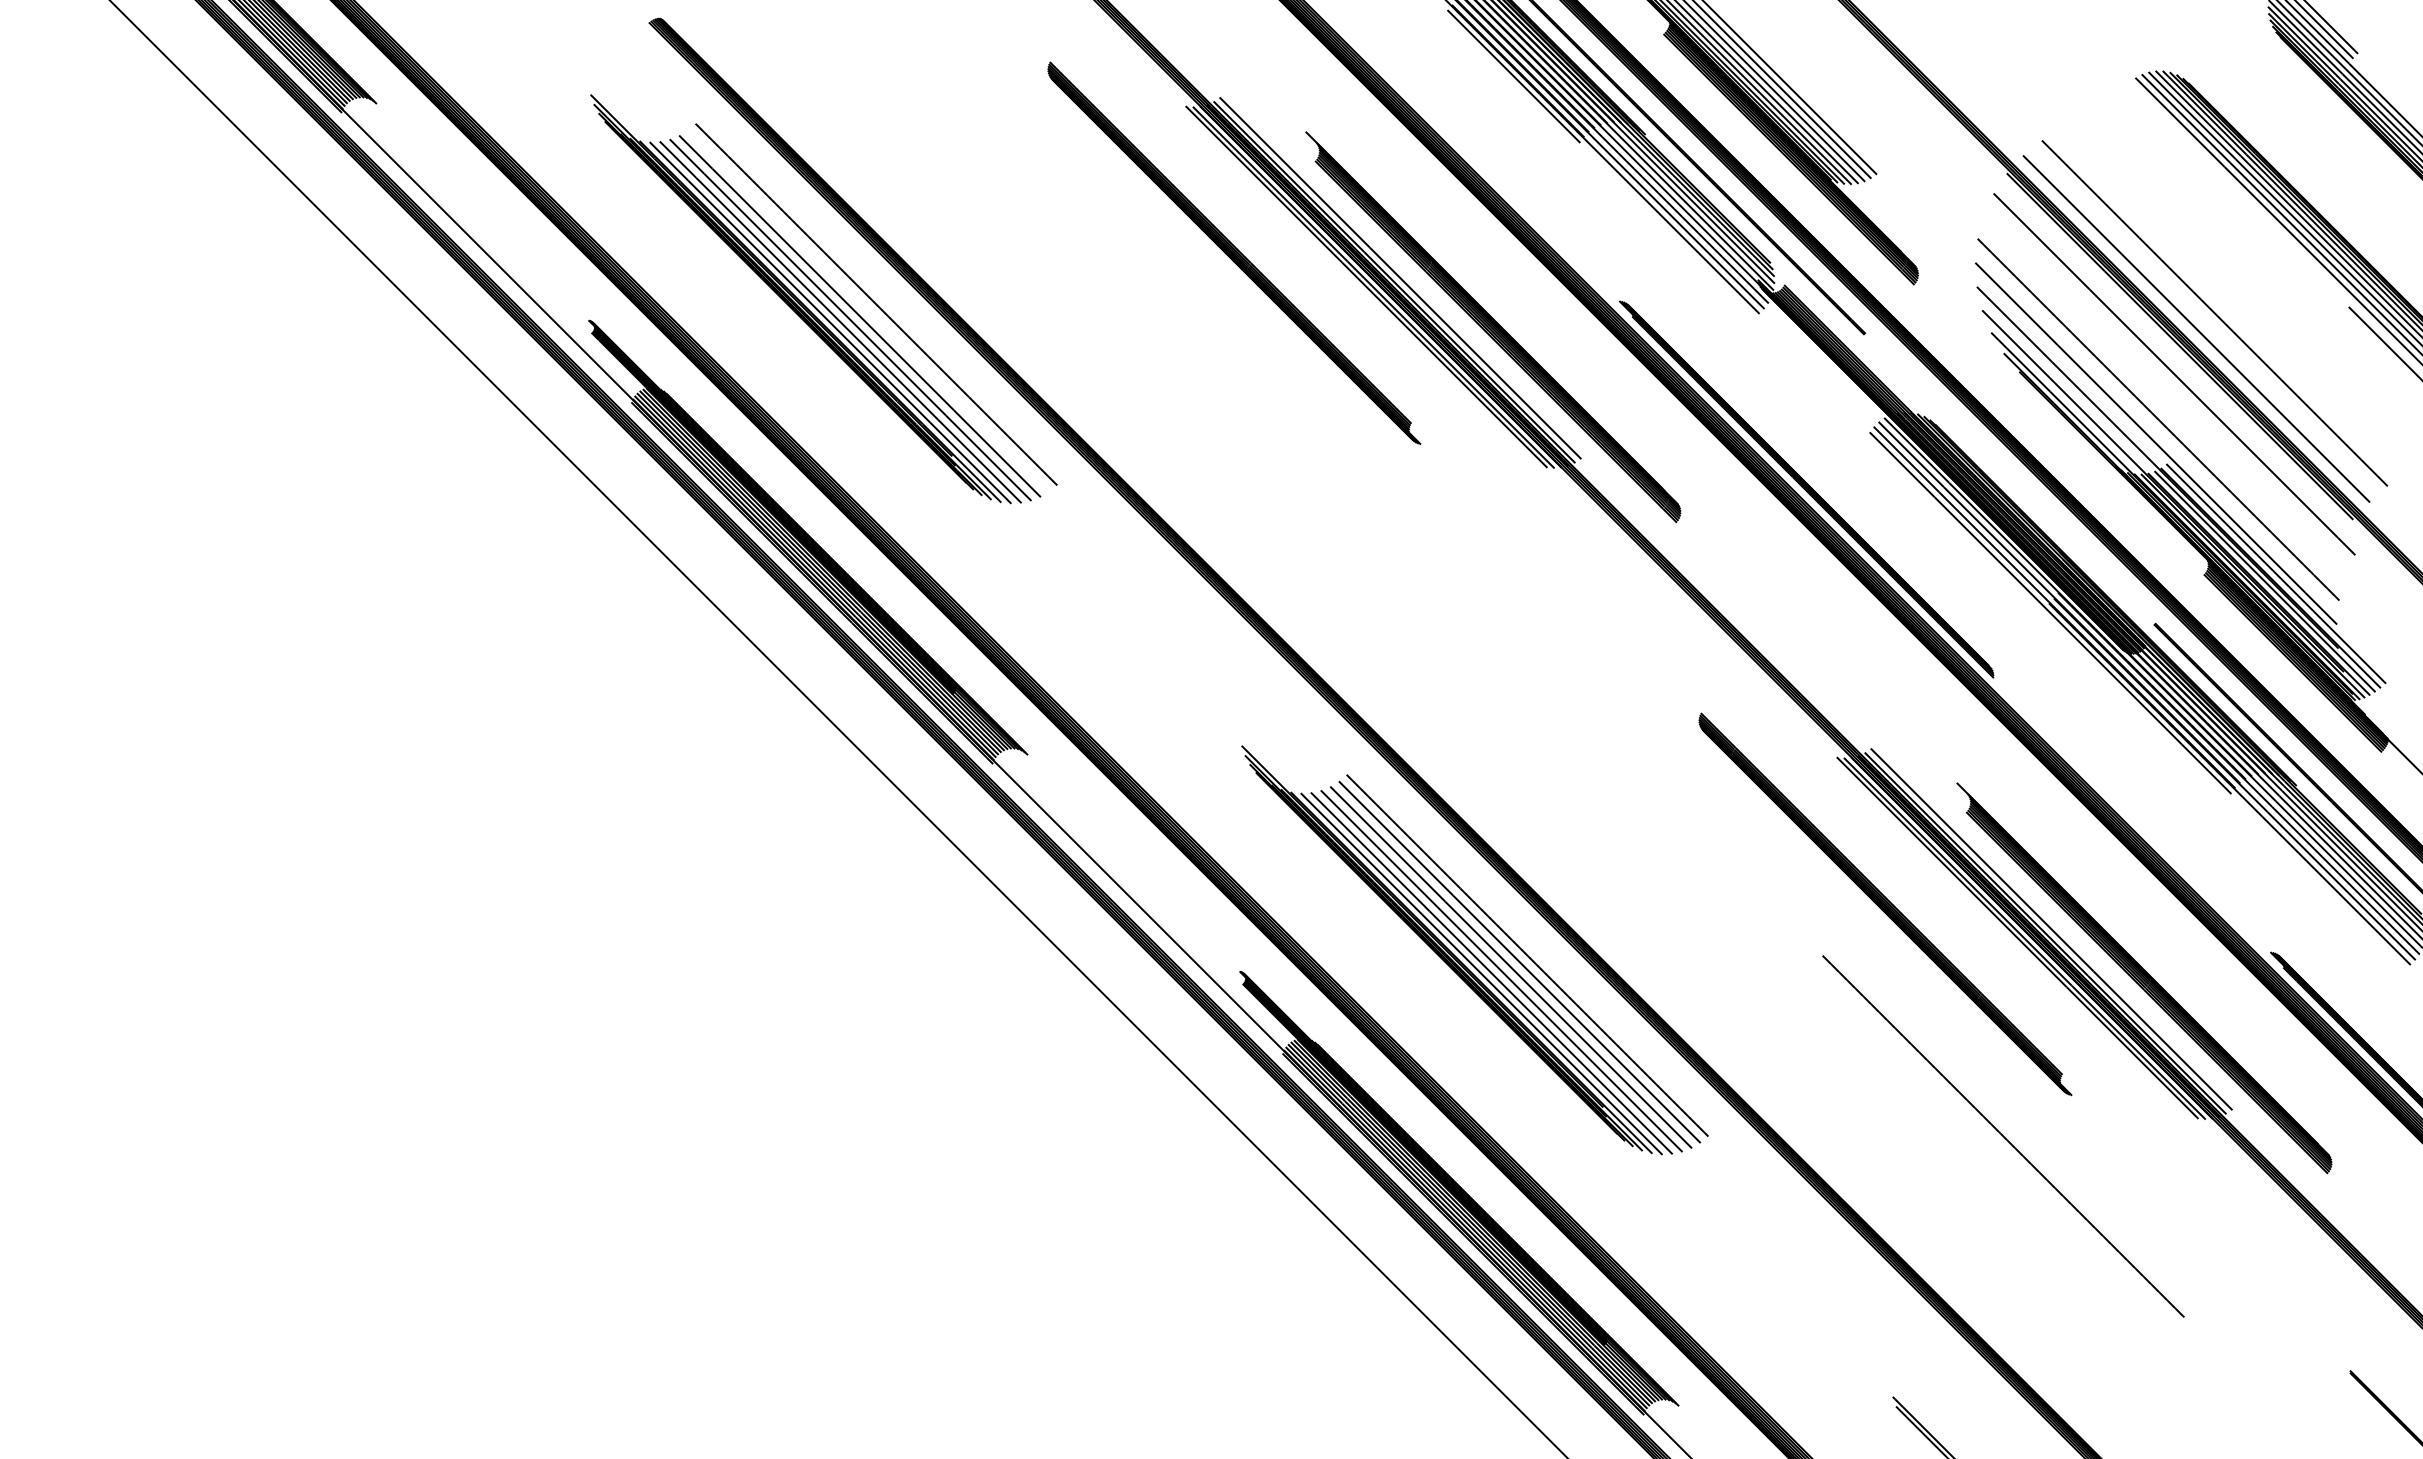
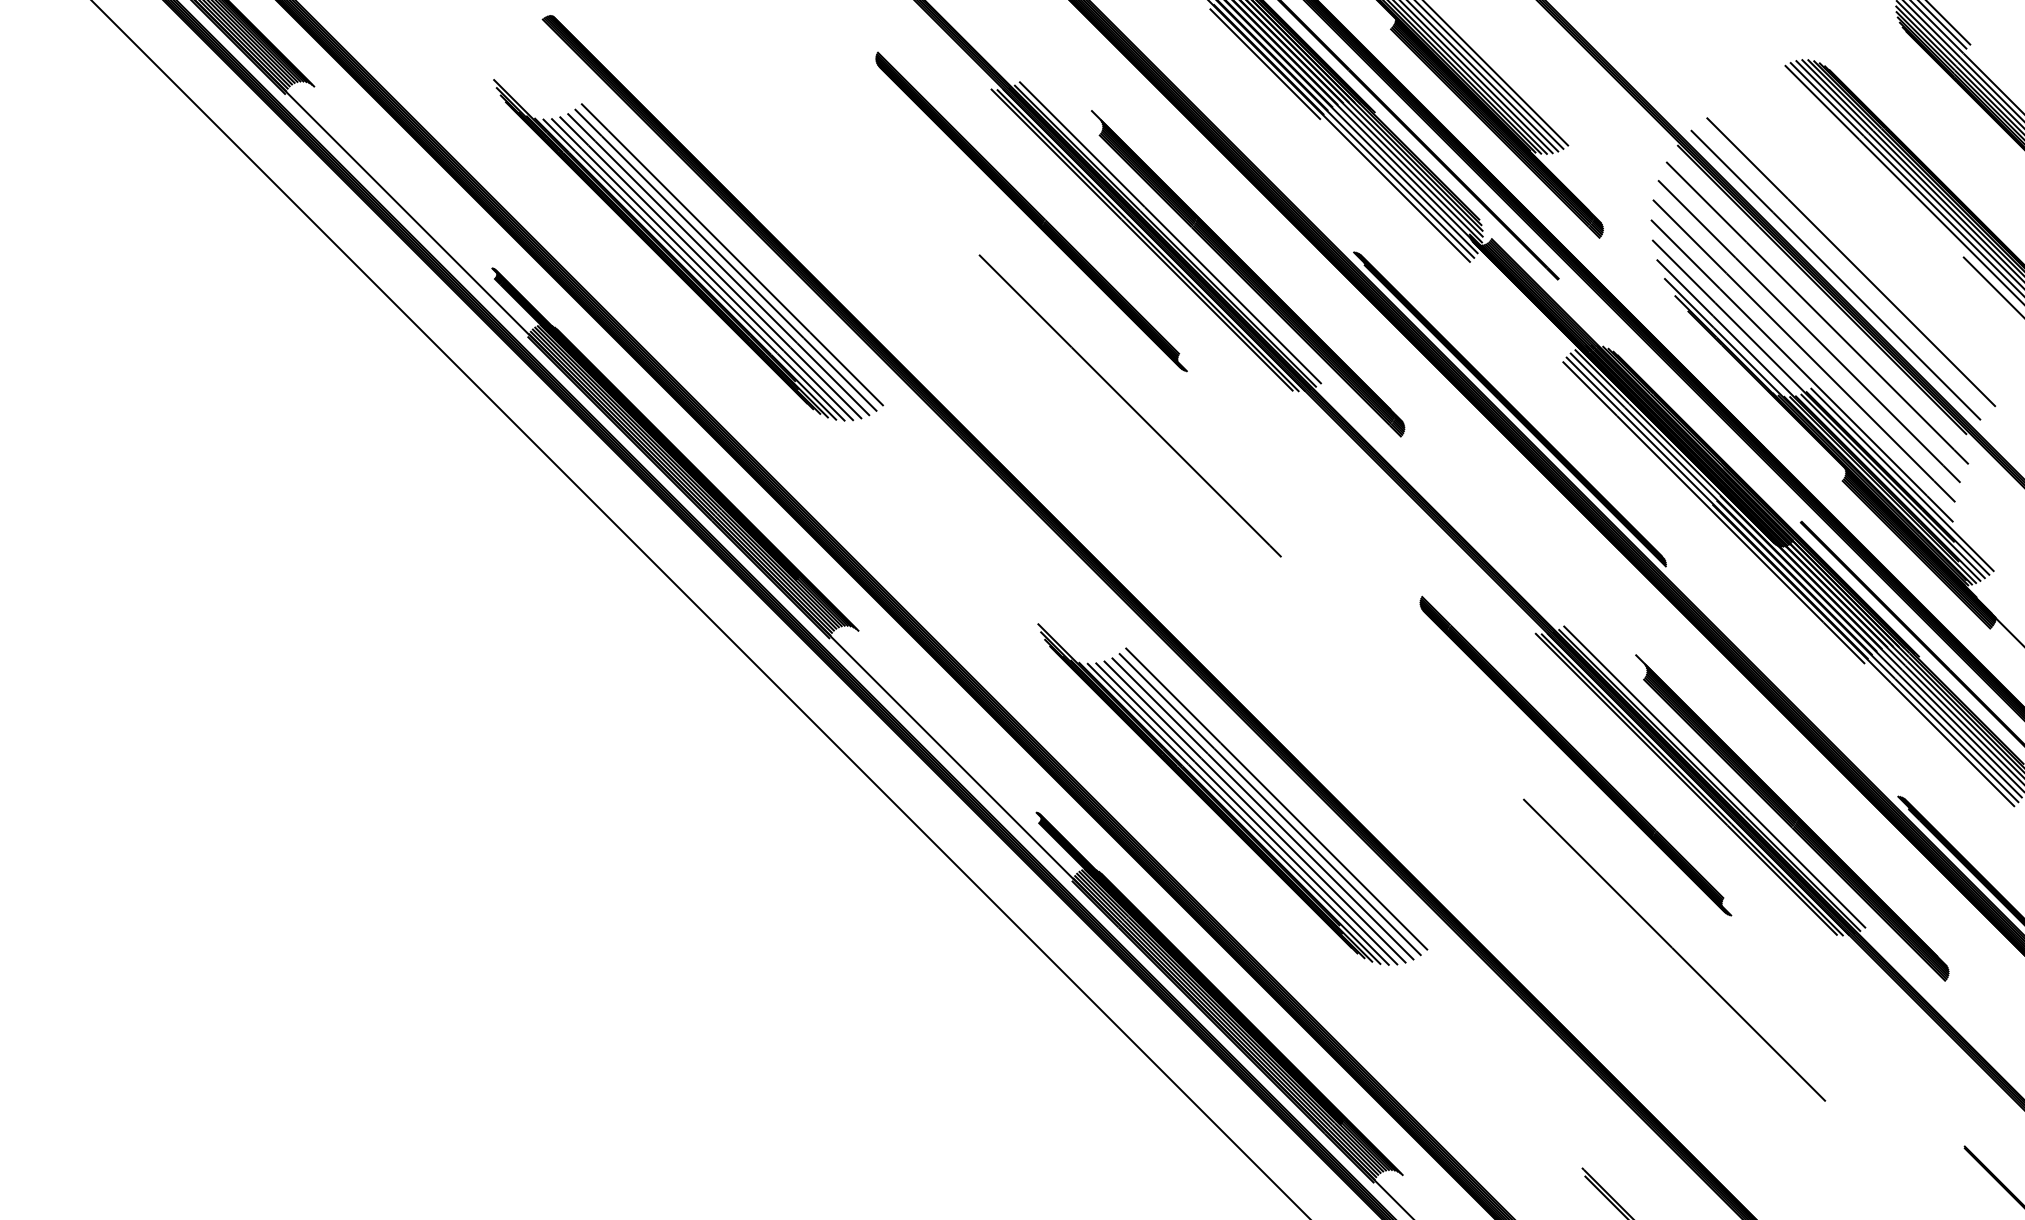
line: (868, 310) -> (725, 259), added
line: (2164, 396) -> (1809, 331), added
line: (1352, 485) -> (1130, 406), added

